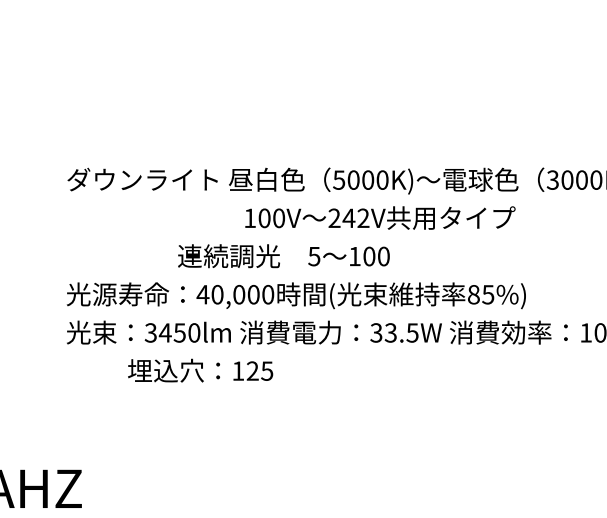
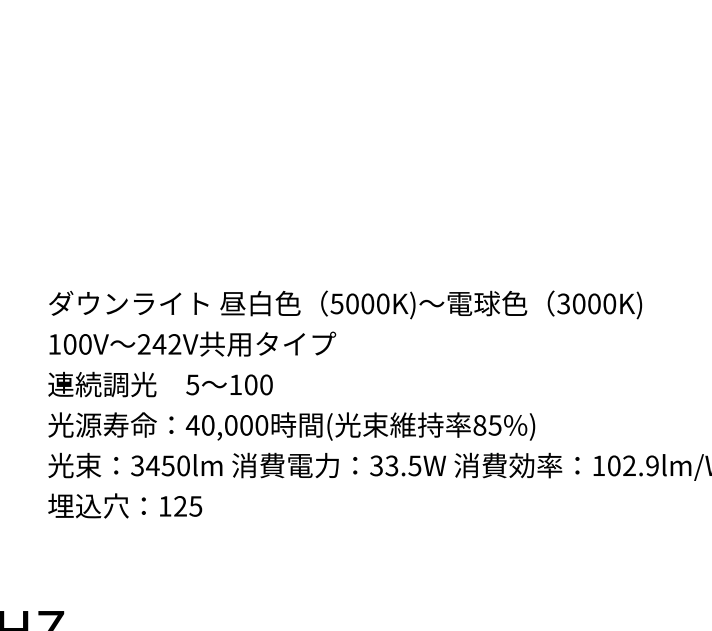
text: (380, 217) -> (192, 343), moved
text: (283, 256) -> (160, 384), moved
text: (200, 370) -> (125, 505), moved

